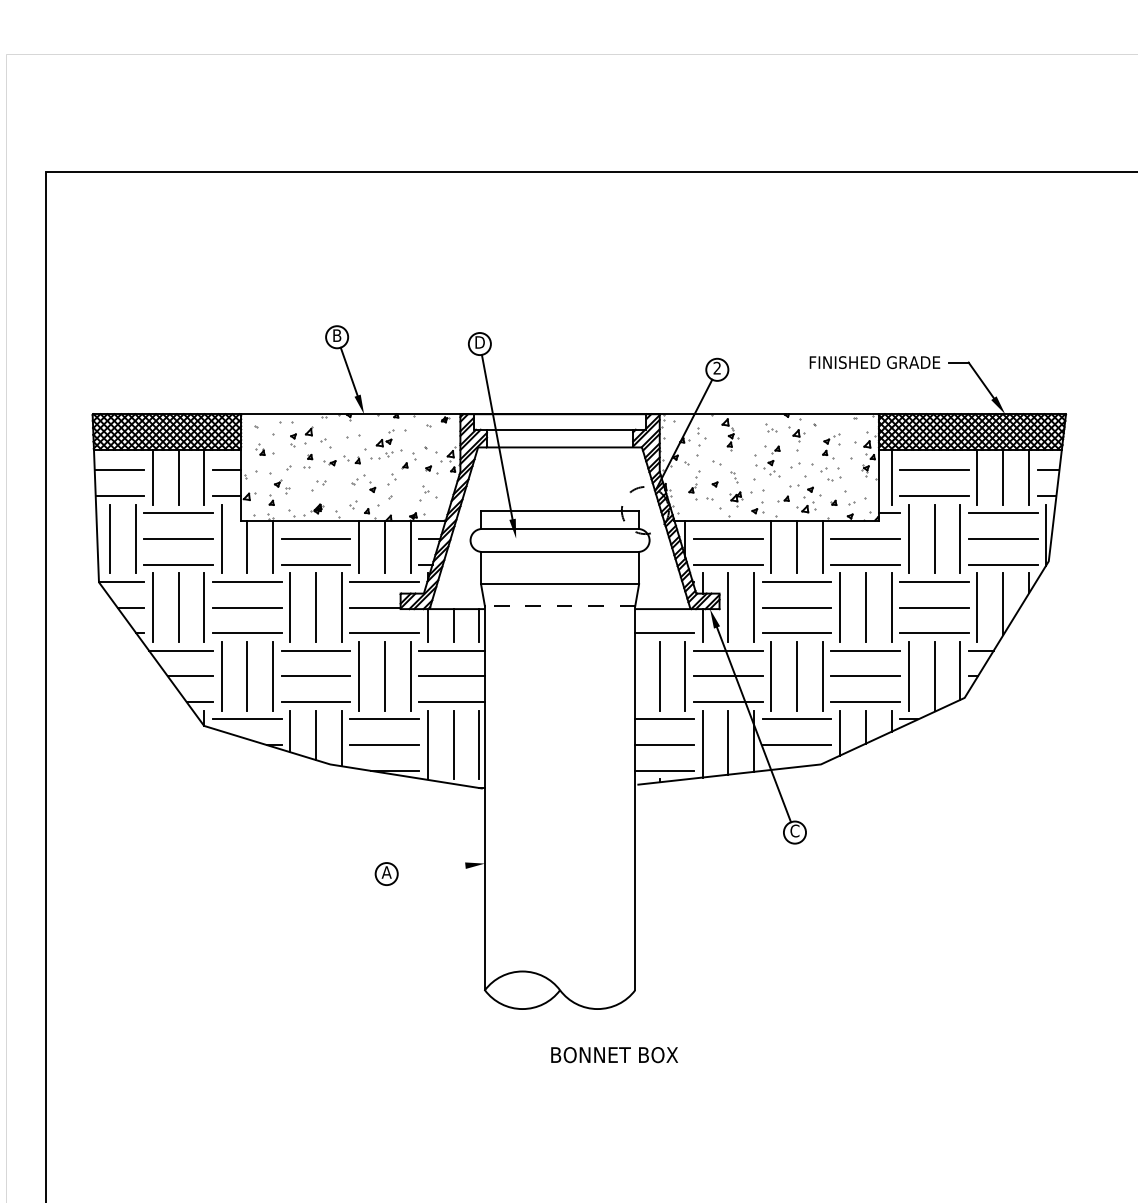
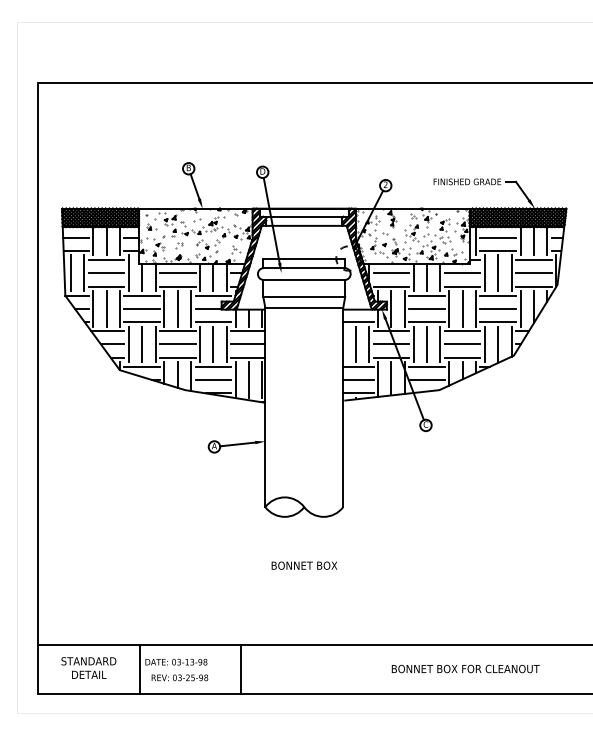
line: (560, 606) -> (304, 308), dashed -> solid
line: (431, 869) -> (237, 444), added
text: (614, 1054) -> (304, 565), moved

